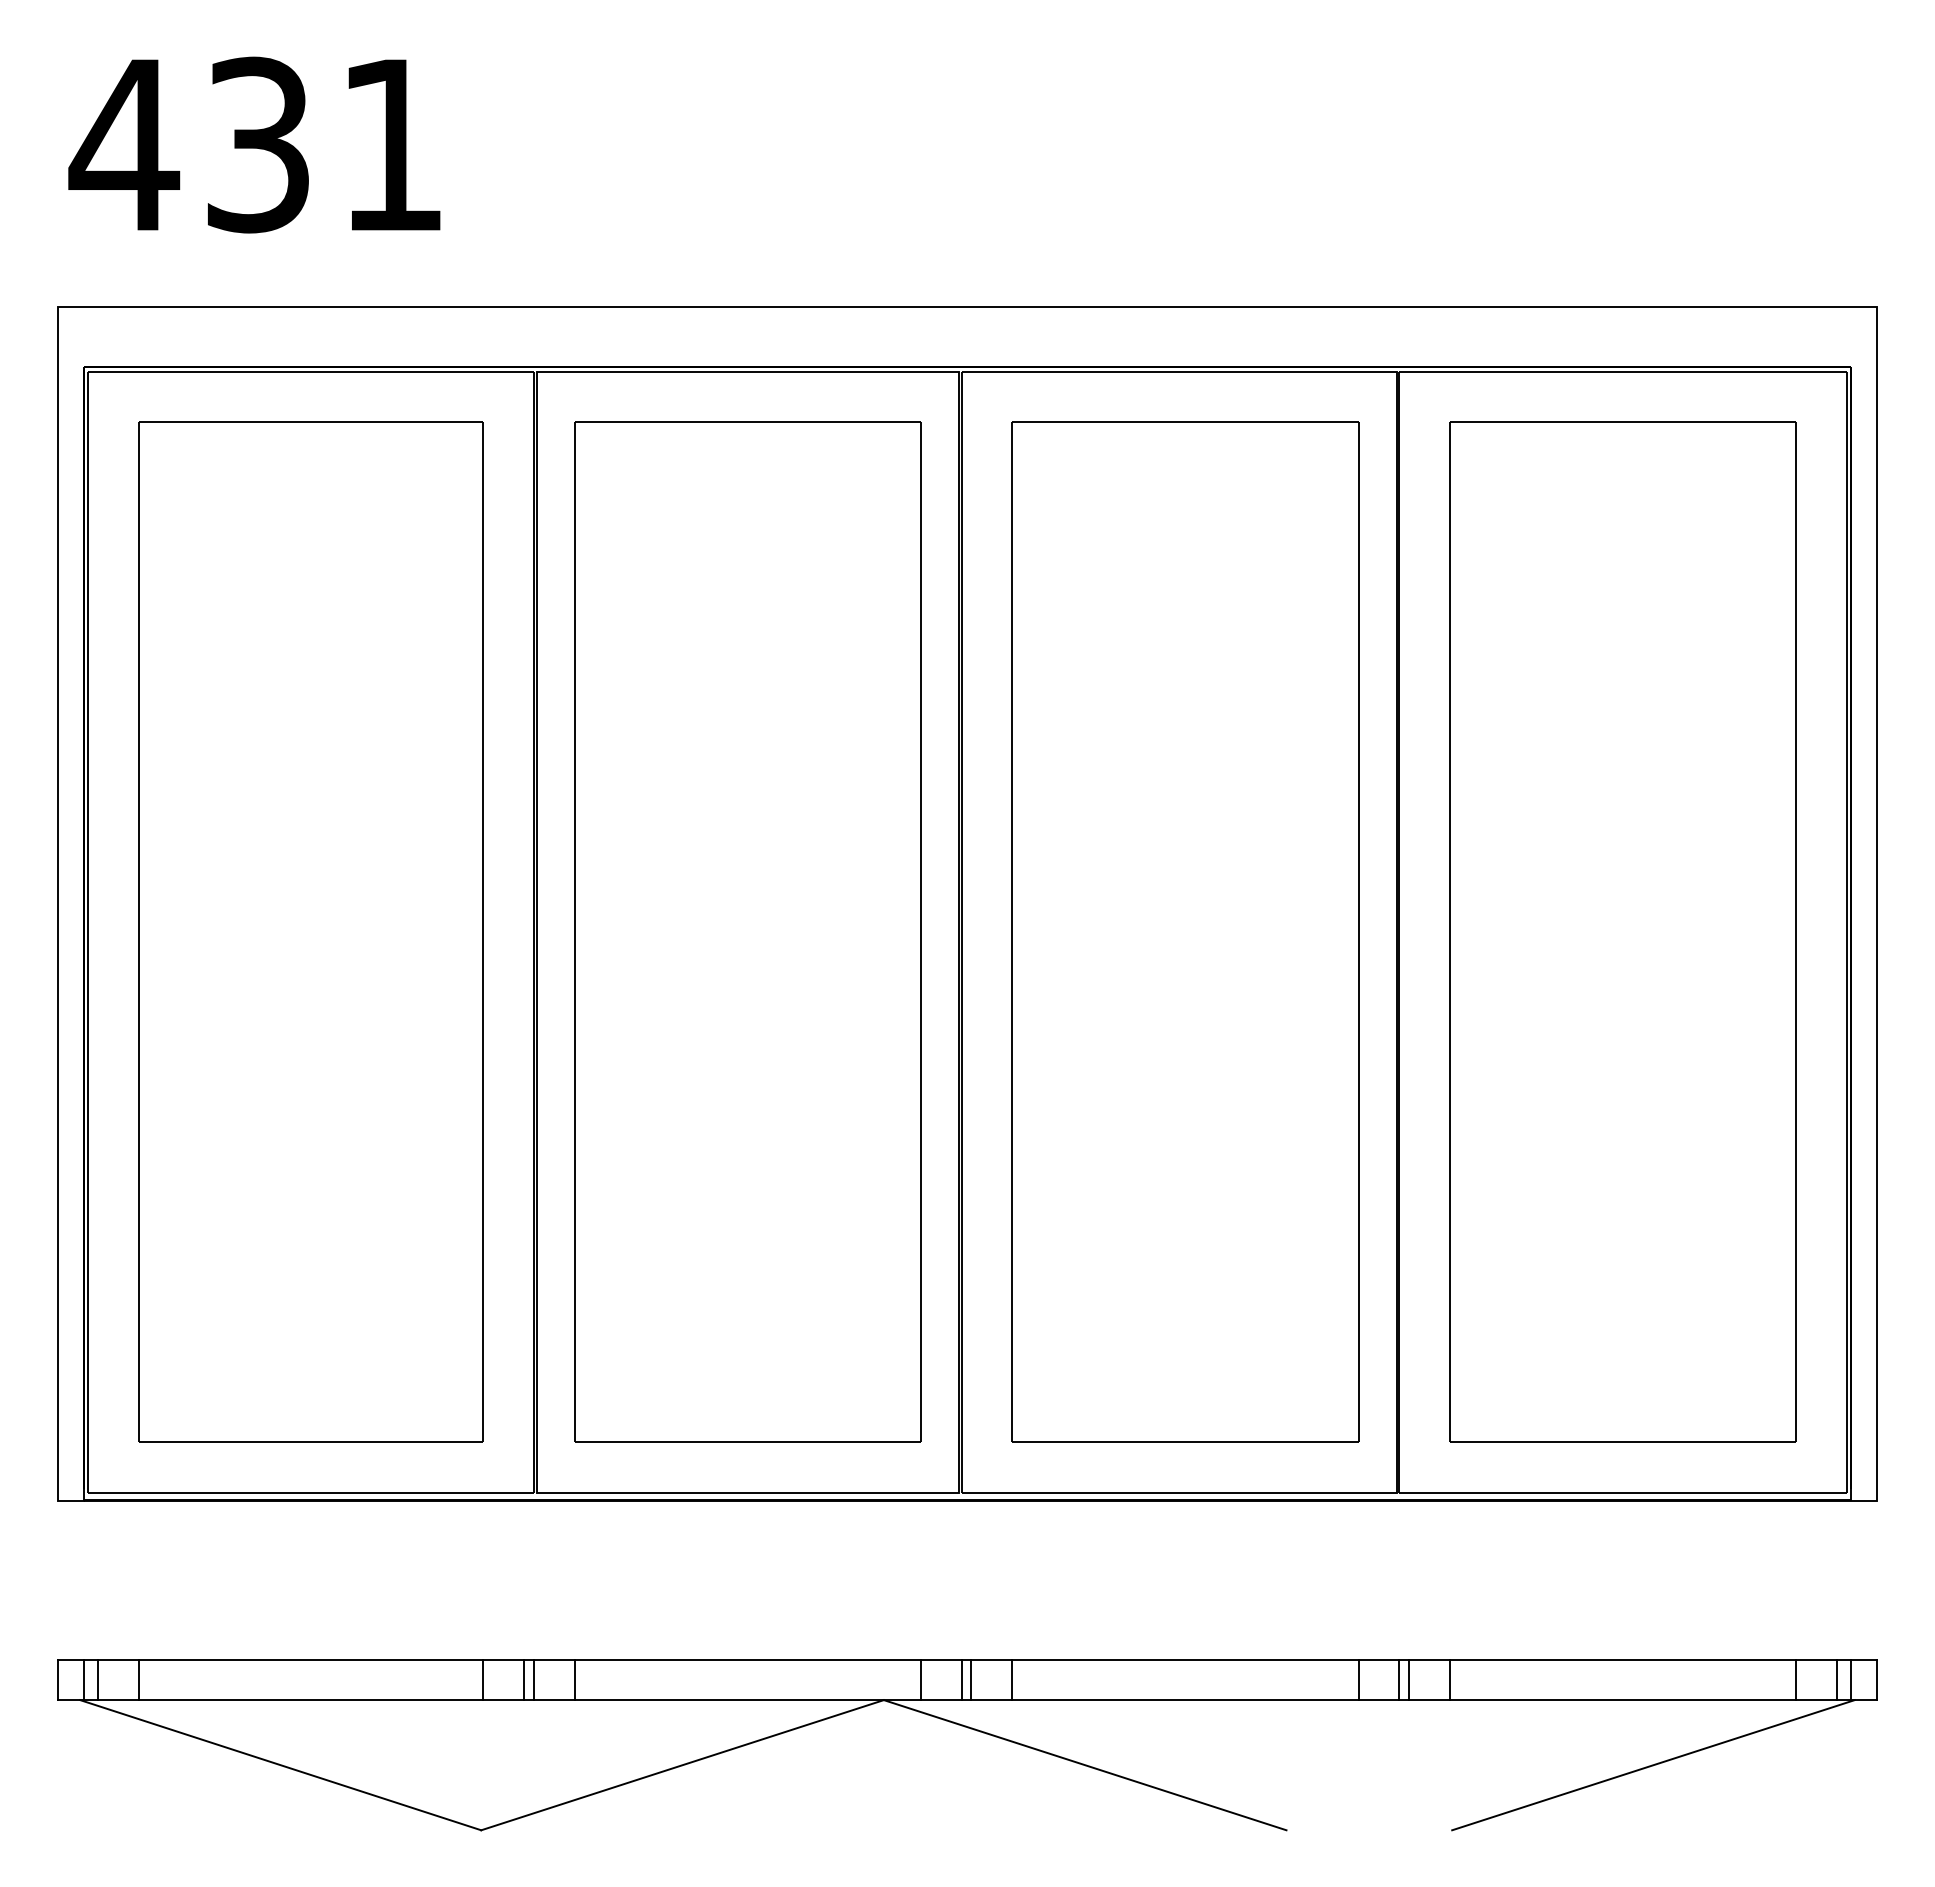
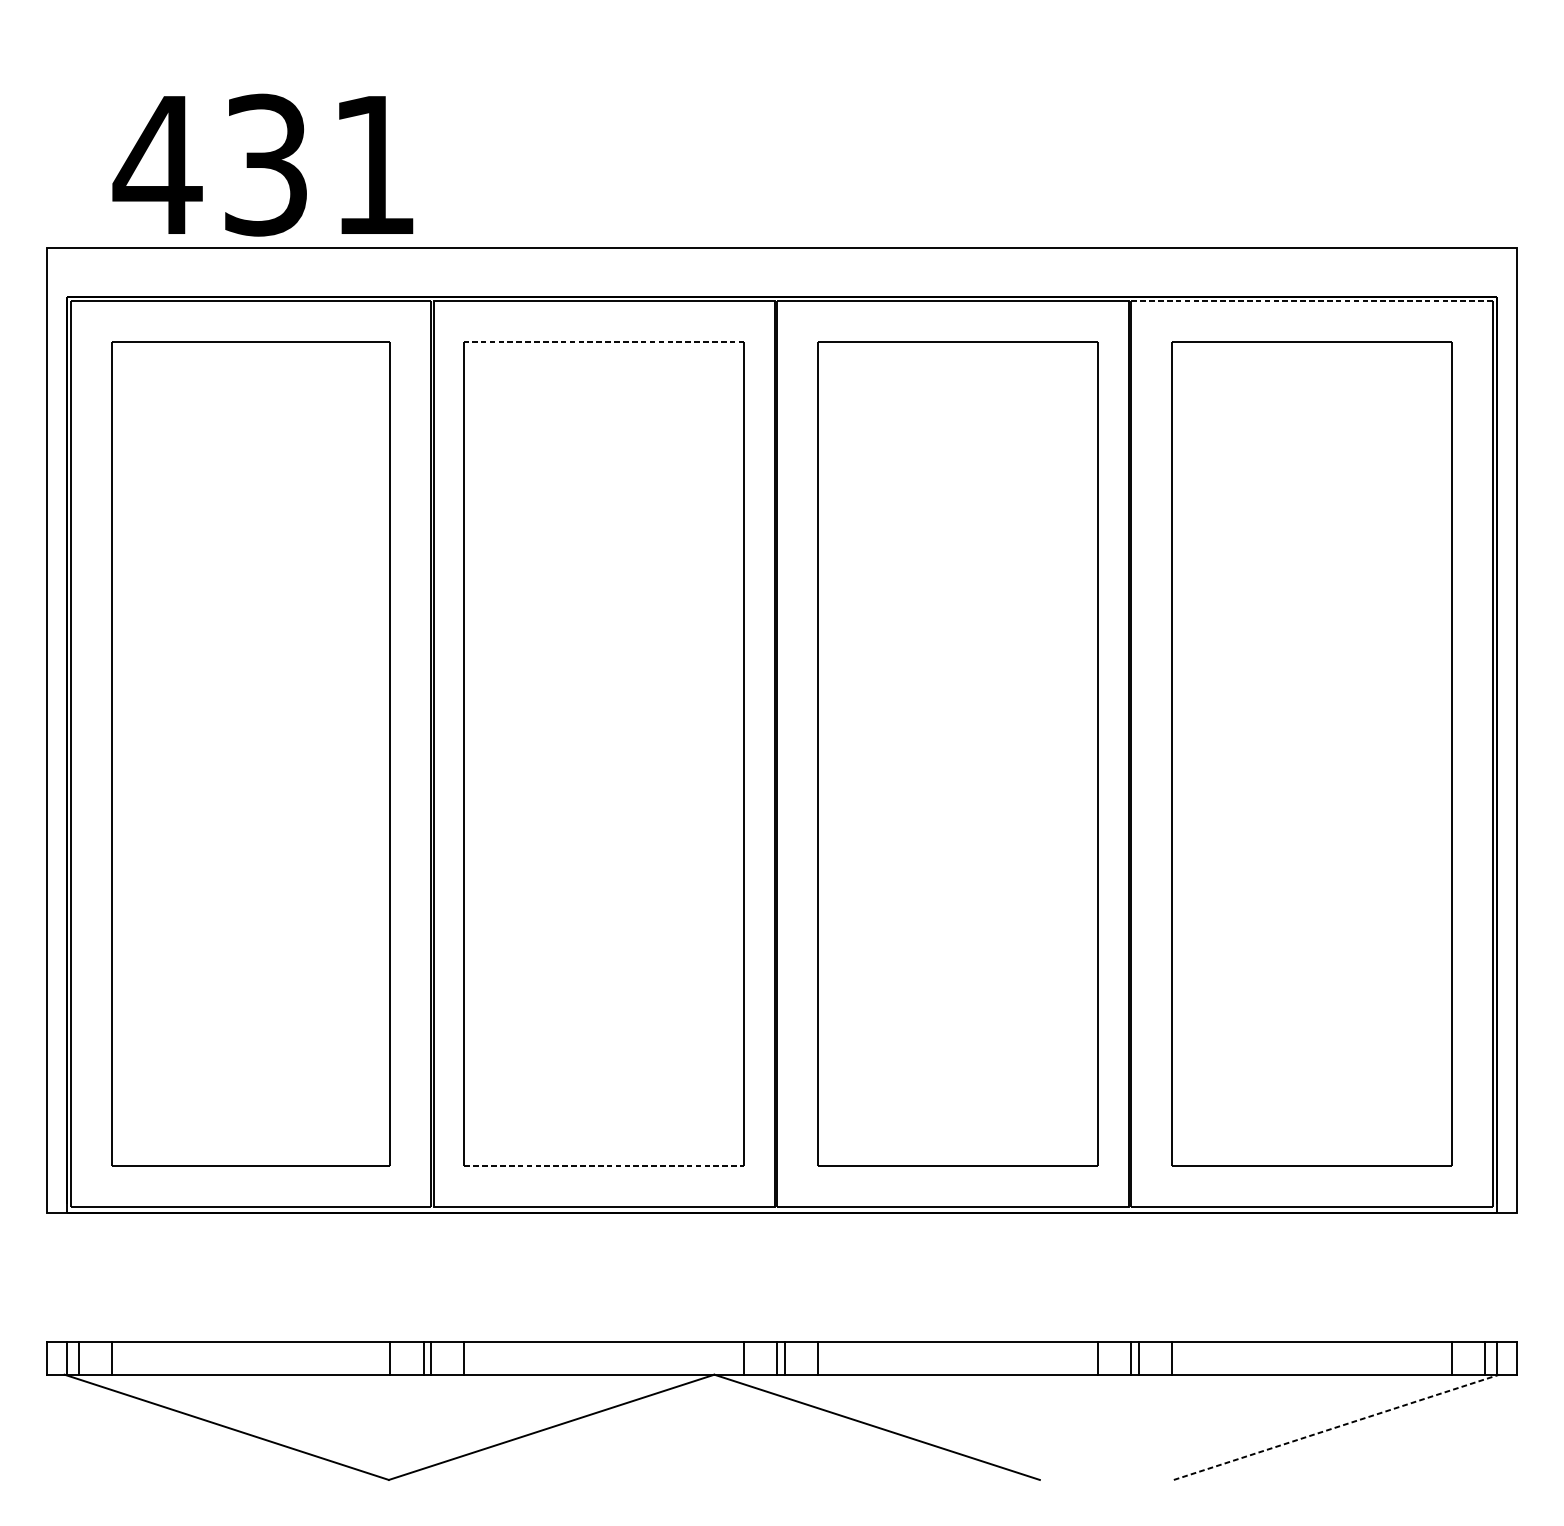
text: (254, 144) -> (262, 164), moved
line: (1623, 371) -> (1312, 300), solid -> dashed
line: (747, 422) -> (604, 341), solid -> dashed
line: (748, 1442) -> (604, 1166), solid -> dashed
line: (1653, 1765) -> (1336, 1427), solid -> dashed

